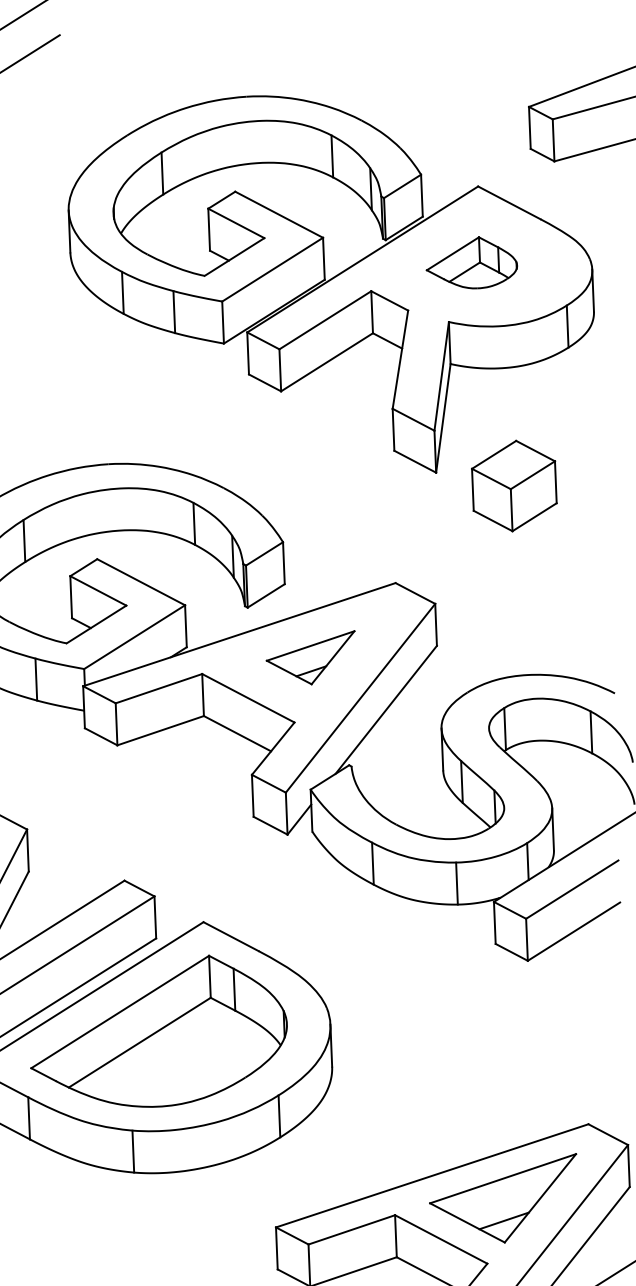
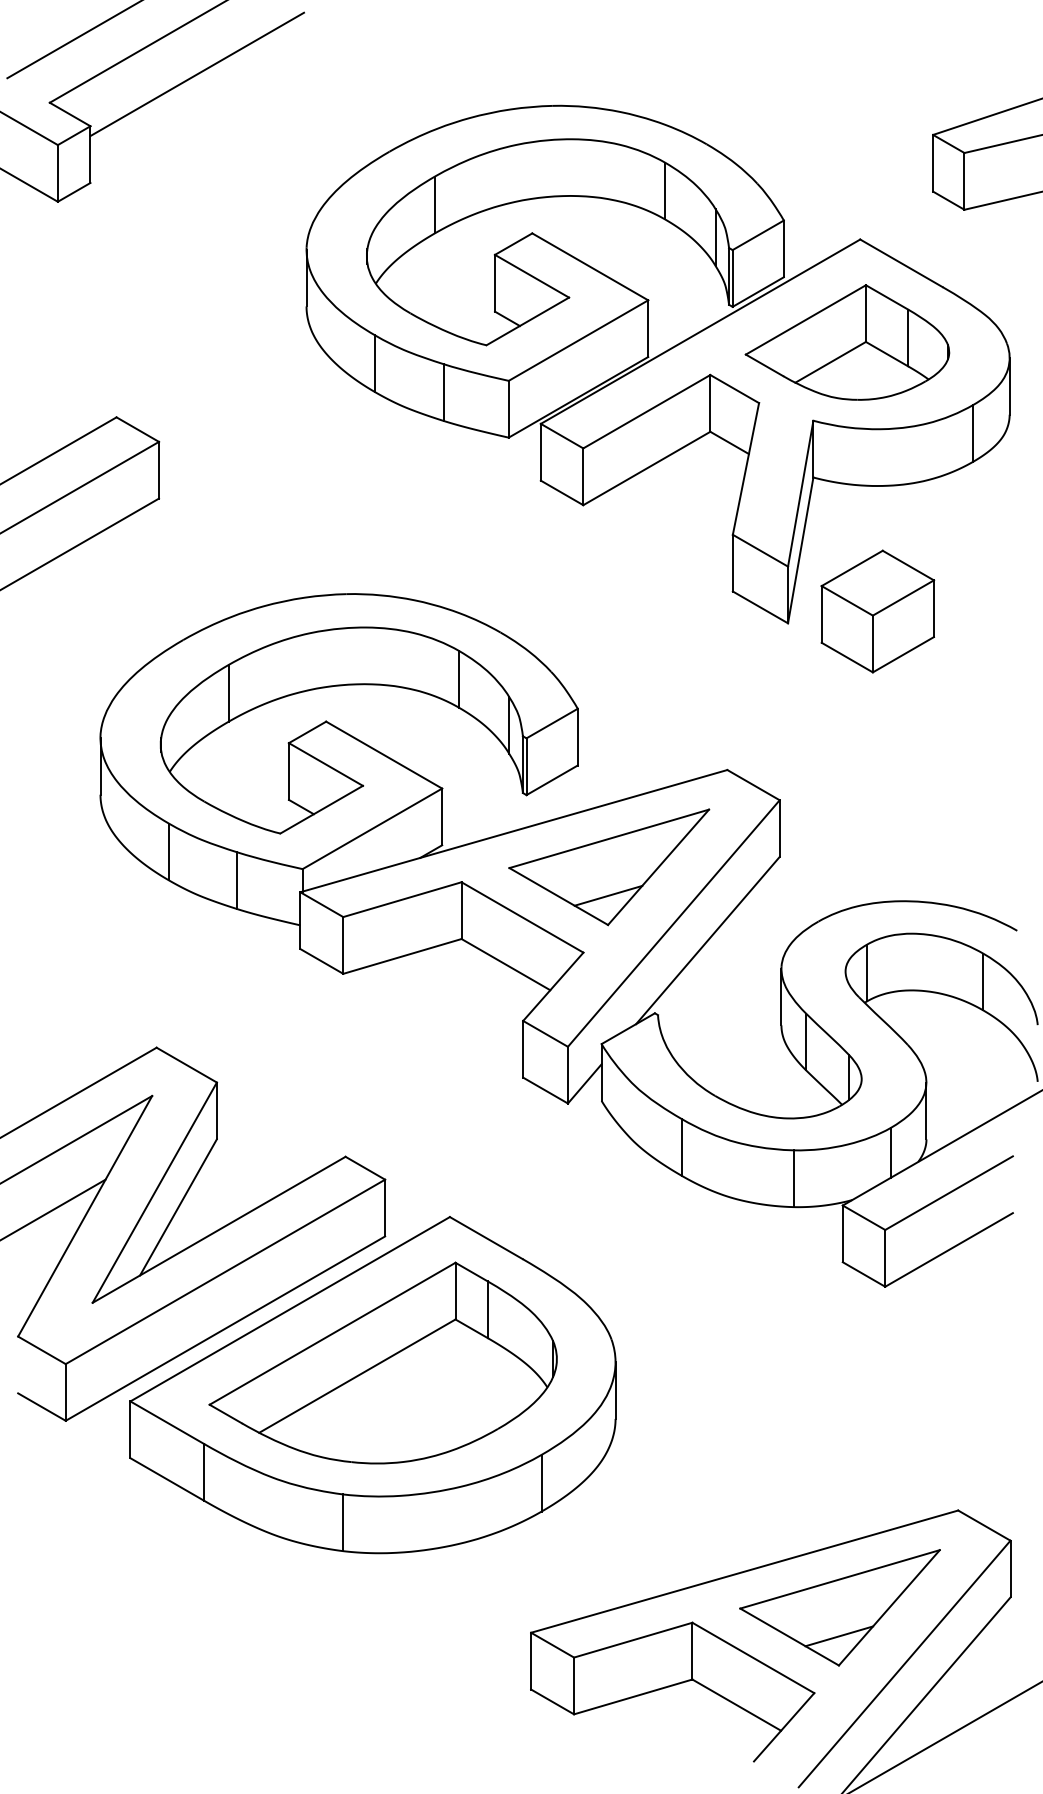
part: (471, 263) -> (847, 342), size x1.67
part: (514, 486) -> (877, 611), moved
part: (311, 658) -> (609, 867), size x1.67

